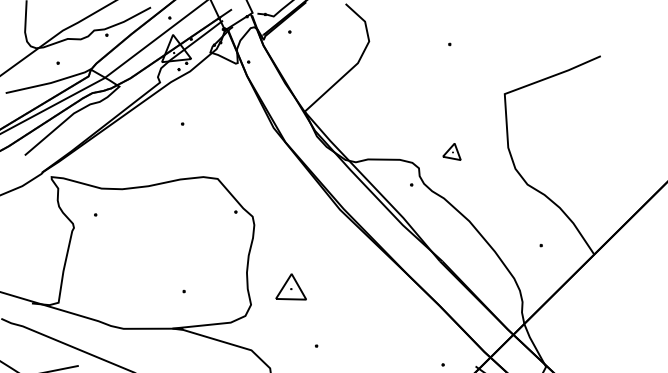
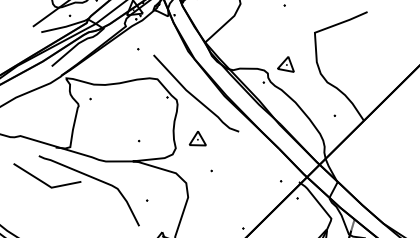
part: (451, 151) -> (285, 64), size x1.67
curve: (285, 208) -> (194, 95), added

